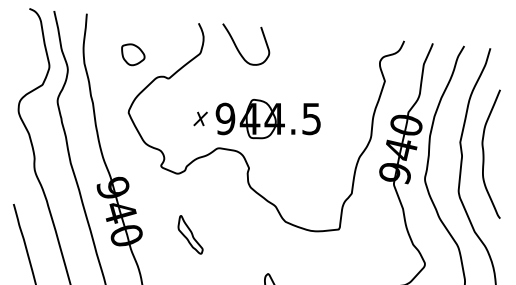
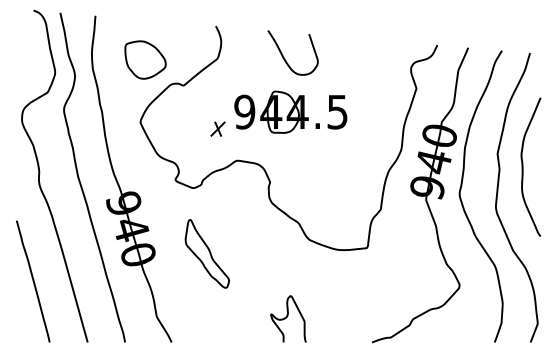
curve: (238, 48) -> (284, 57), moved
part: (133, 54) -> (145, 59), size x1.67
part: (267, 118) -> (290, 111), moved
part: (189, 234) -> (206, 253), size x1.67

